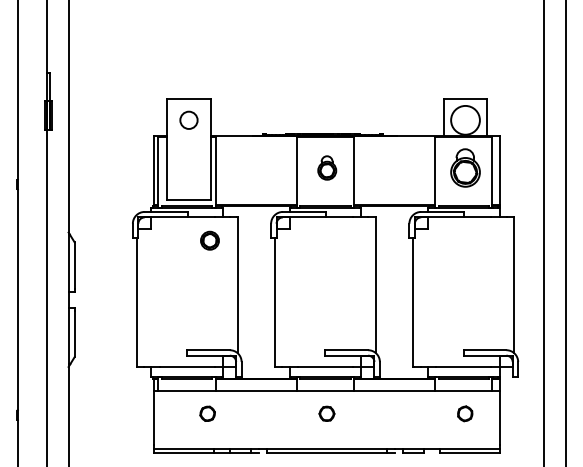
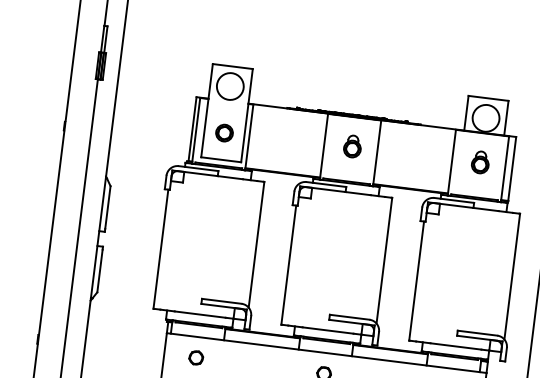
circle: (188, 119) -> (229, 85), size x1.67
part: (465, 167) -> (480, 161), size x0.62
part: (209, 240) -> (224, 132), moved
part: (207, 413) -> (196, 357), moved

